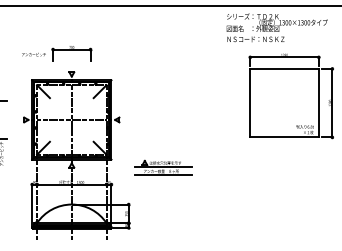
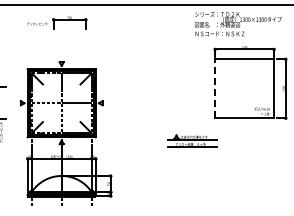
part: (57, 52) -> (57, 22), moved
line: (250, 102) -> (215, 88), solid -> dashed
part: (163, 166) -> (192, 140), moved

